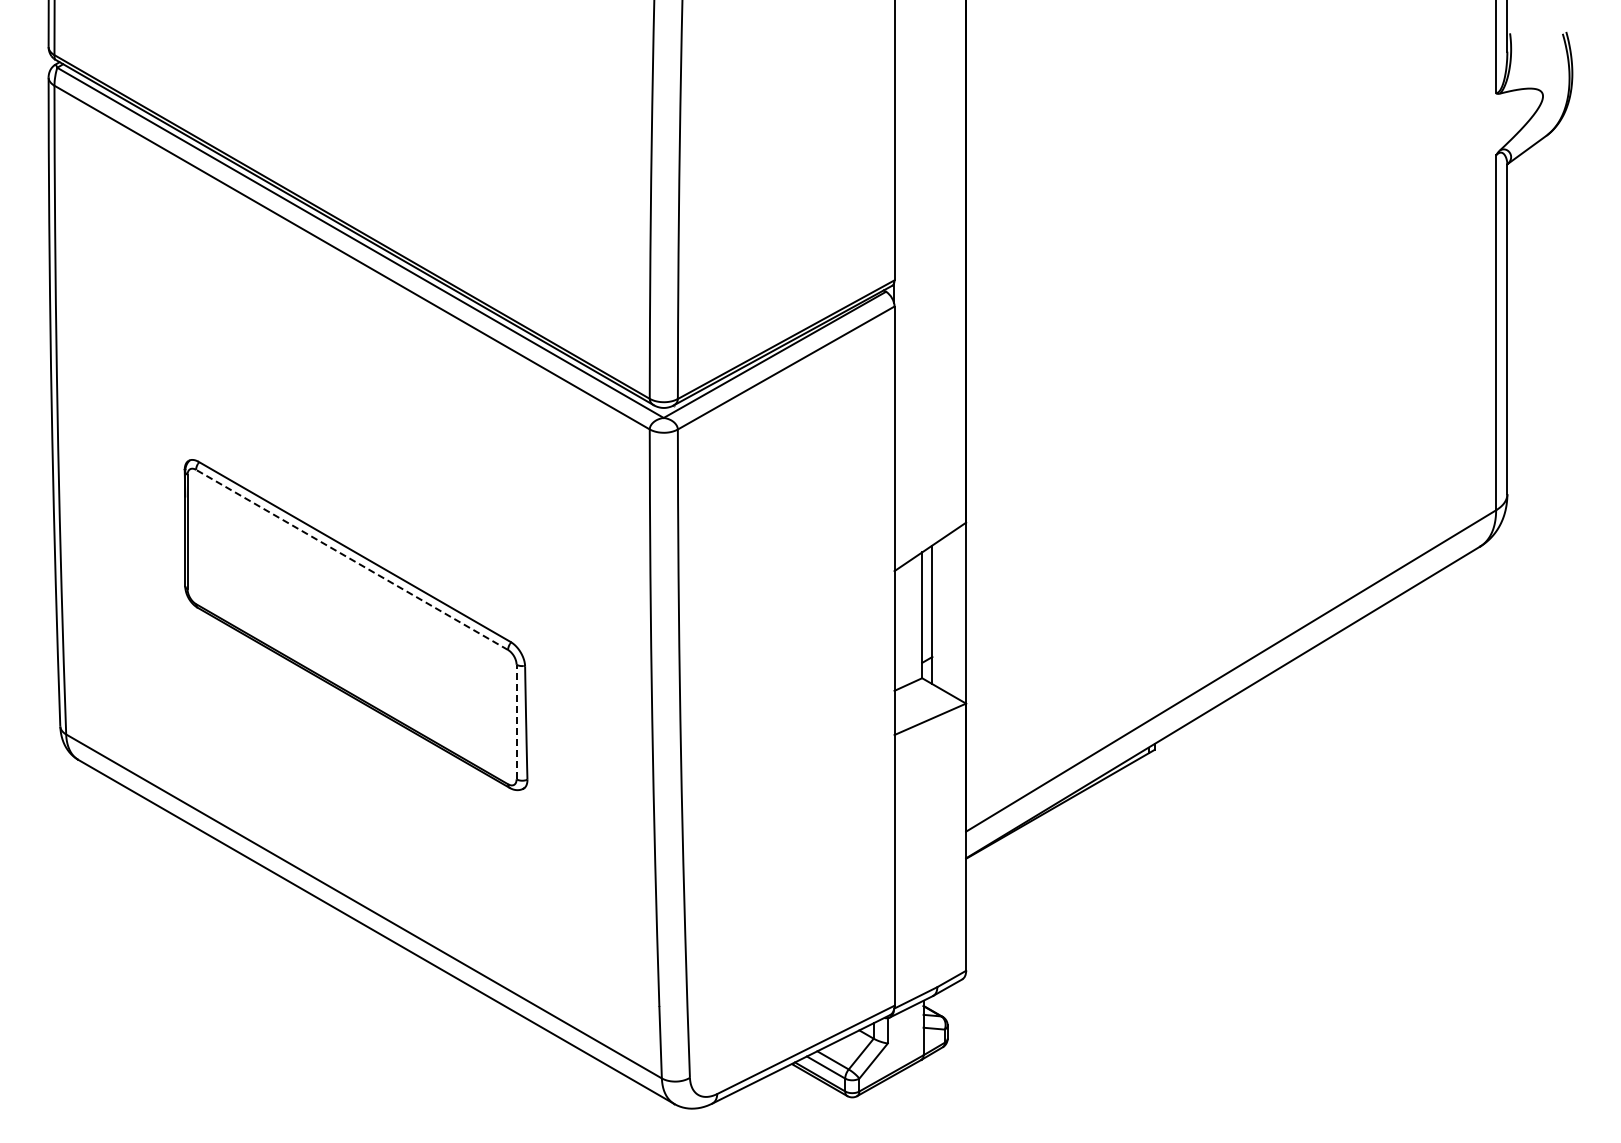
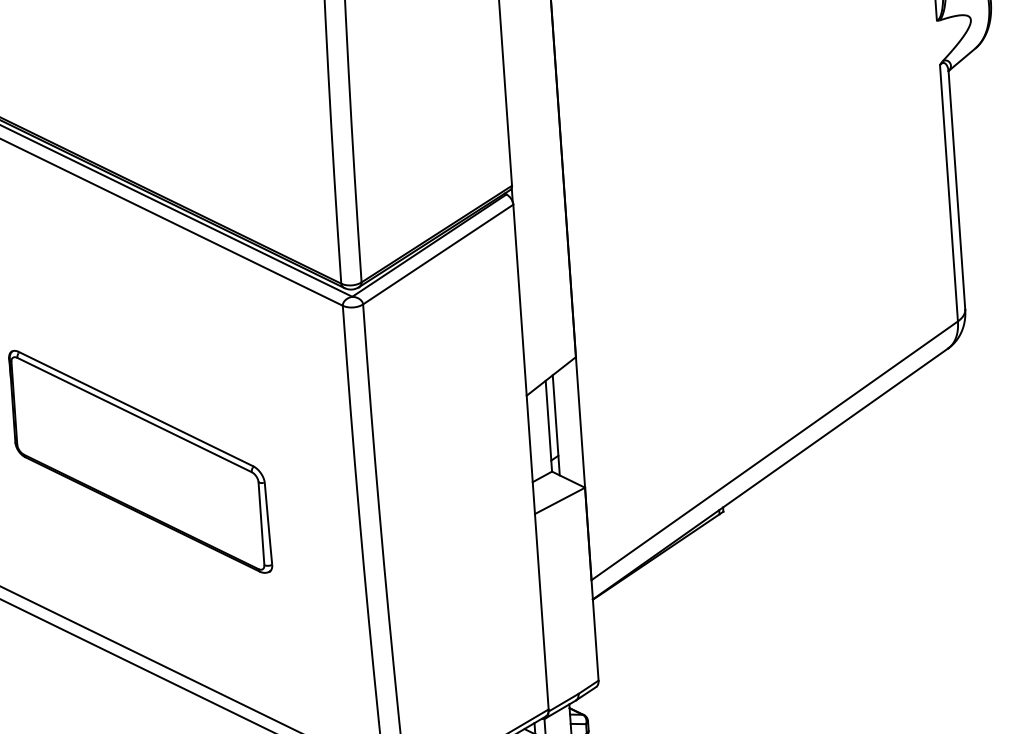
line: (351, 559) -> (134, 414), dashed -> solid
line: (516, 721) -> (261, 523), dashed -> solid

